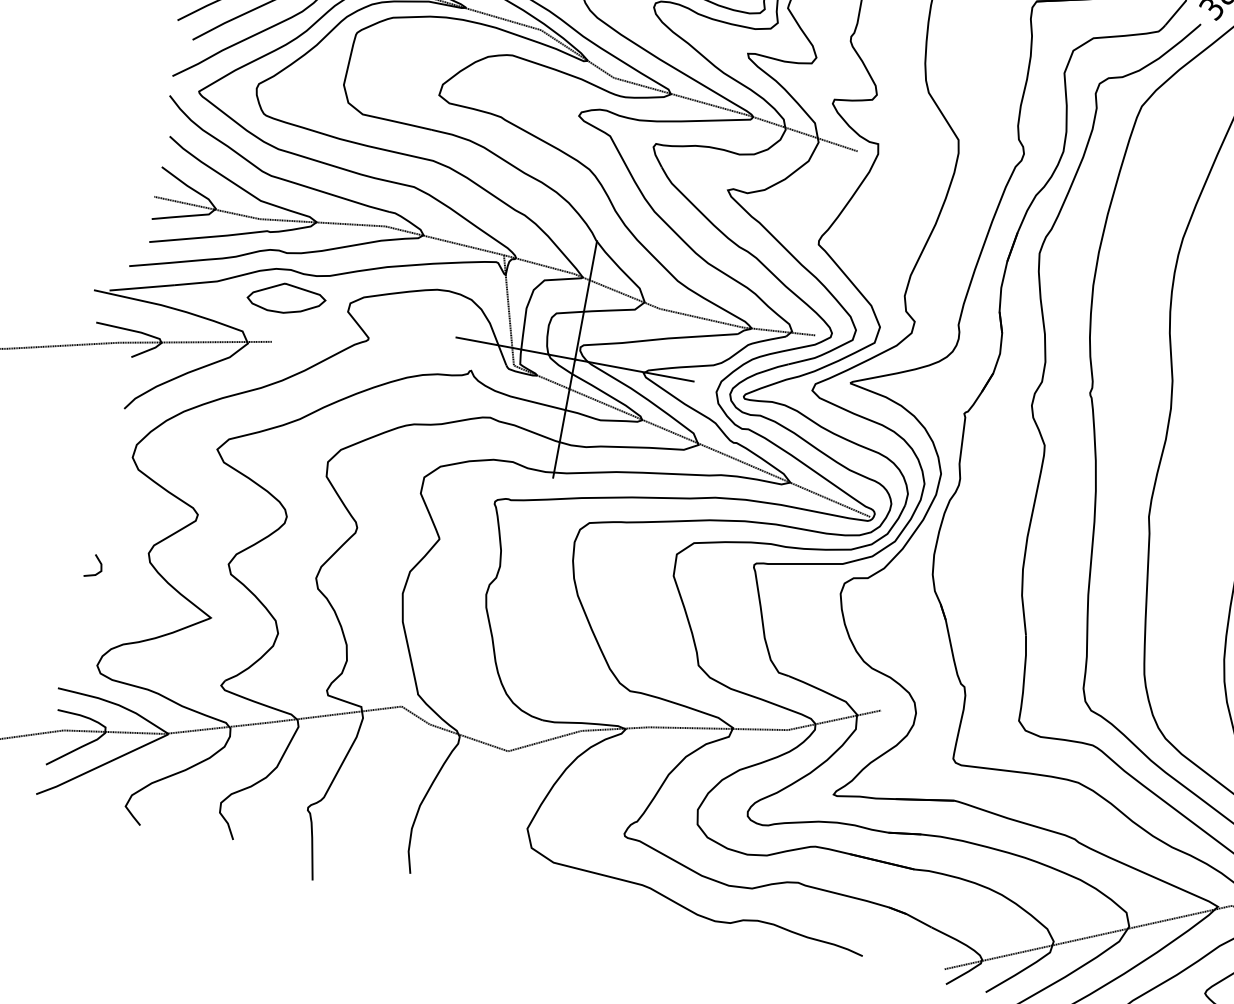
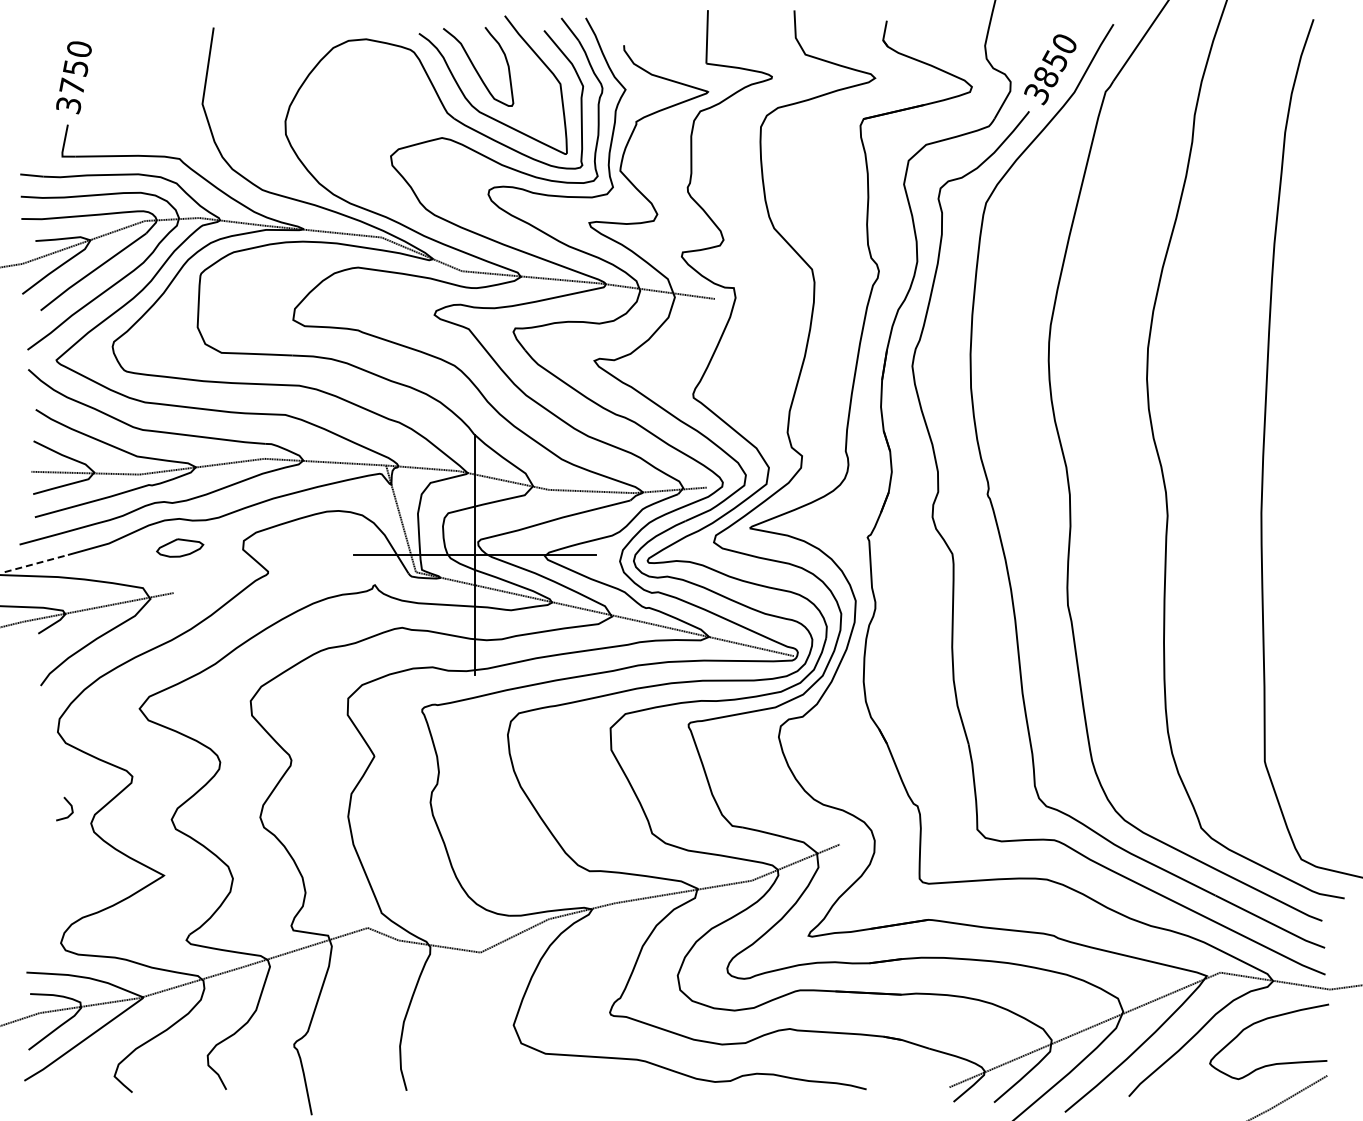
line: (142, 287) -> (36, 563), solid -> dashed
part: (285, 298) -> (179, 547), size x0.6
line: (100, 564) -> (70, 806), moved

